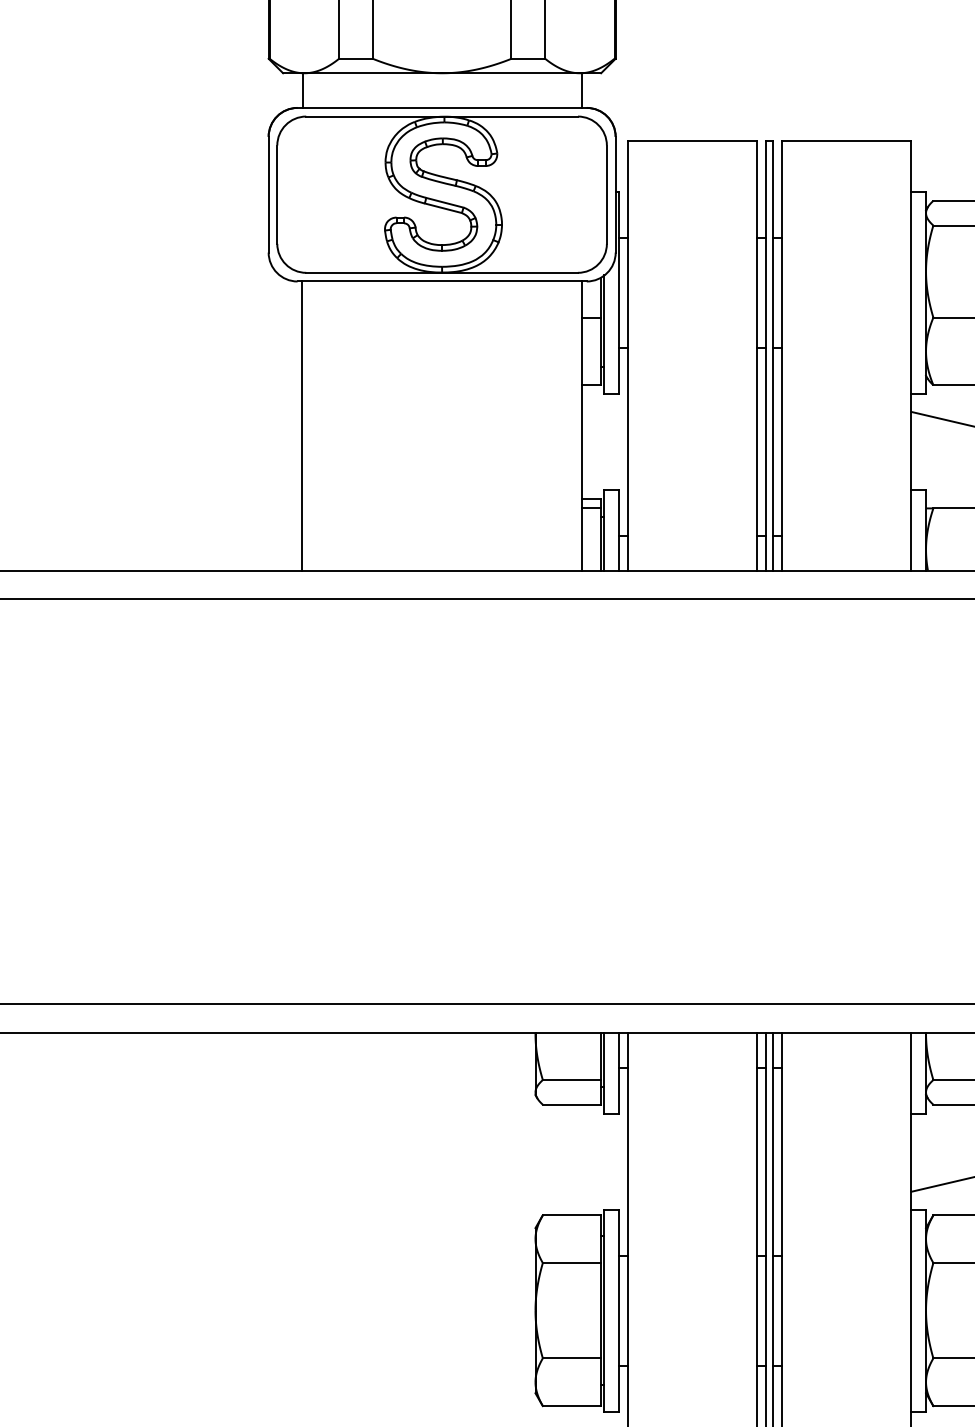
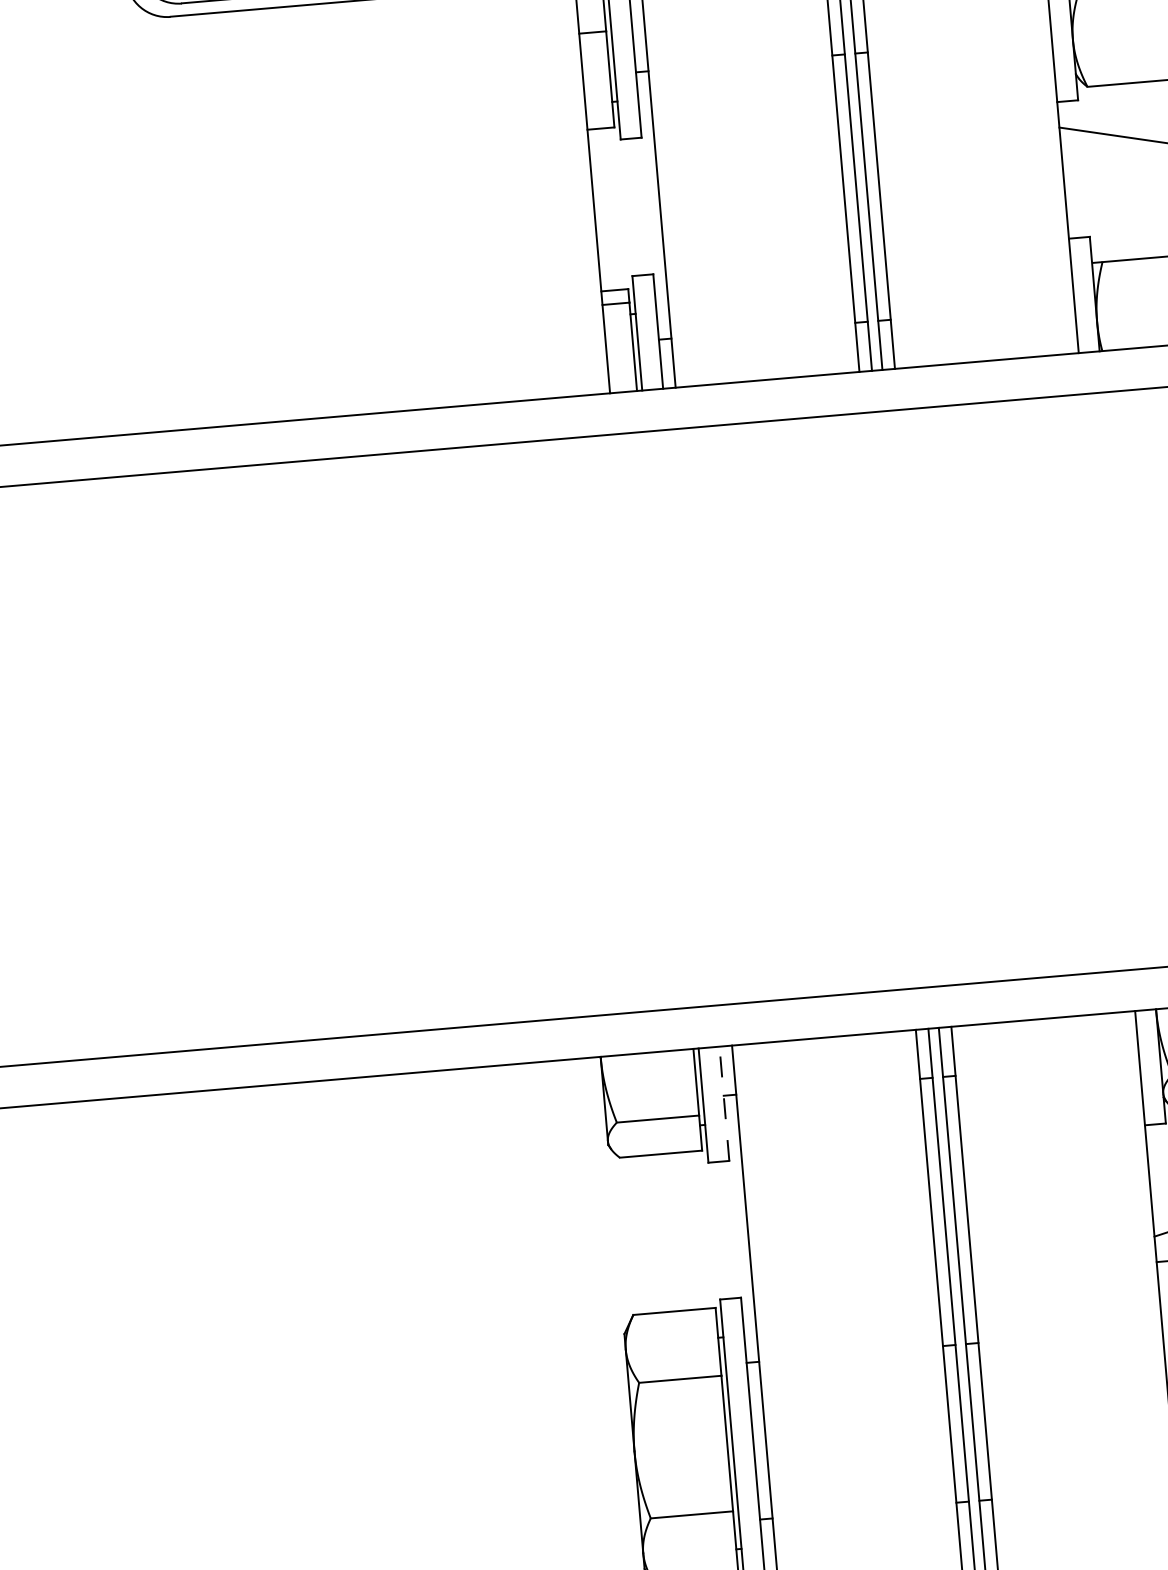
line: (302, 425) -> (195, 221), removed
line: (619, 1072) -> (724, 1102), solid -> dashed

